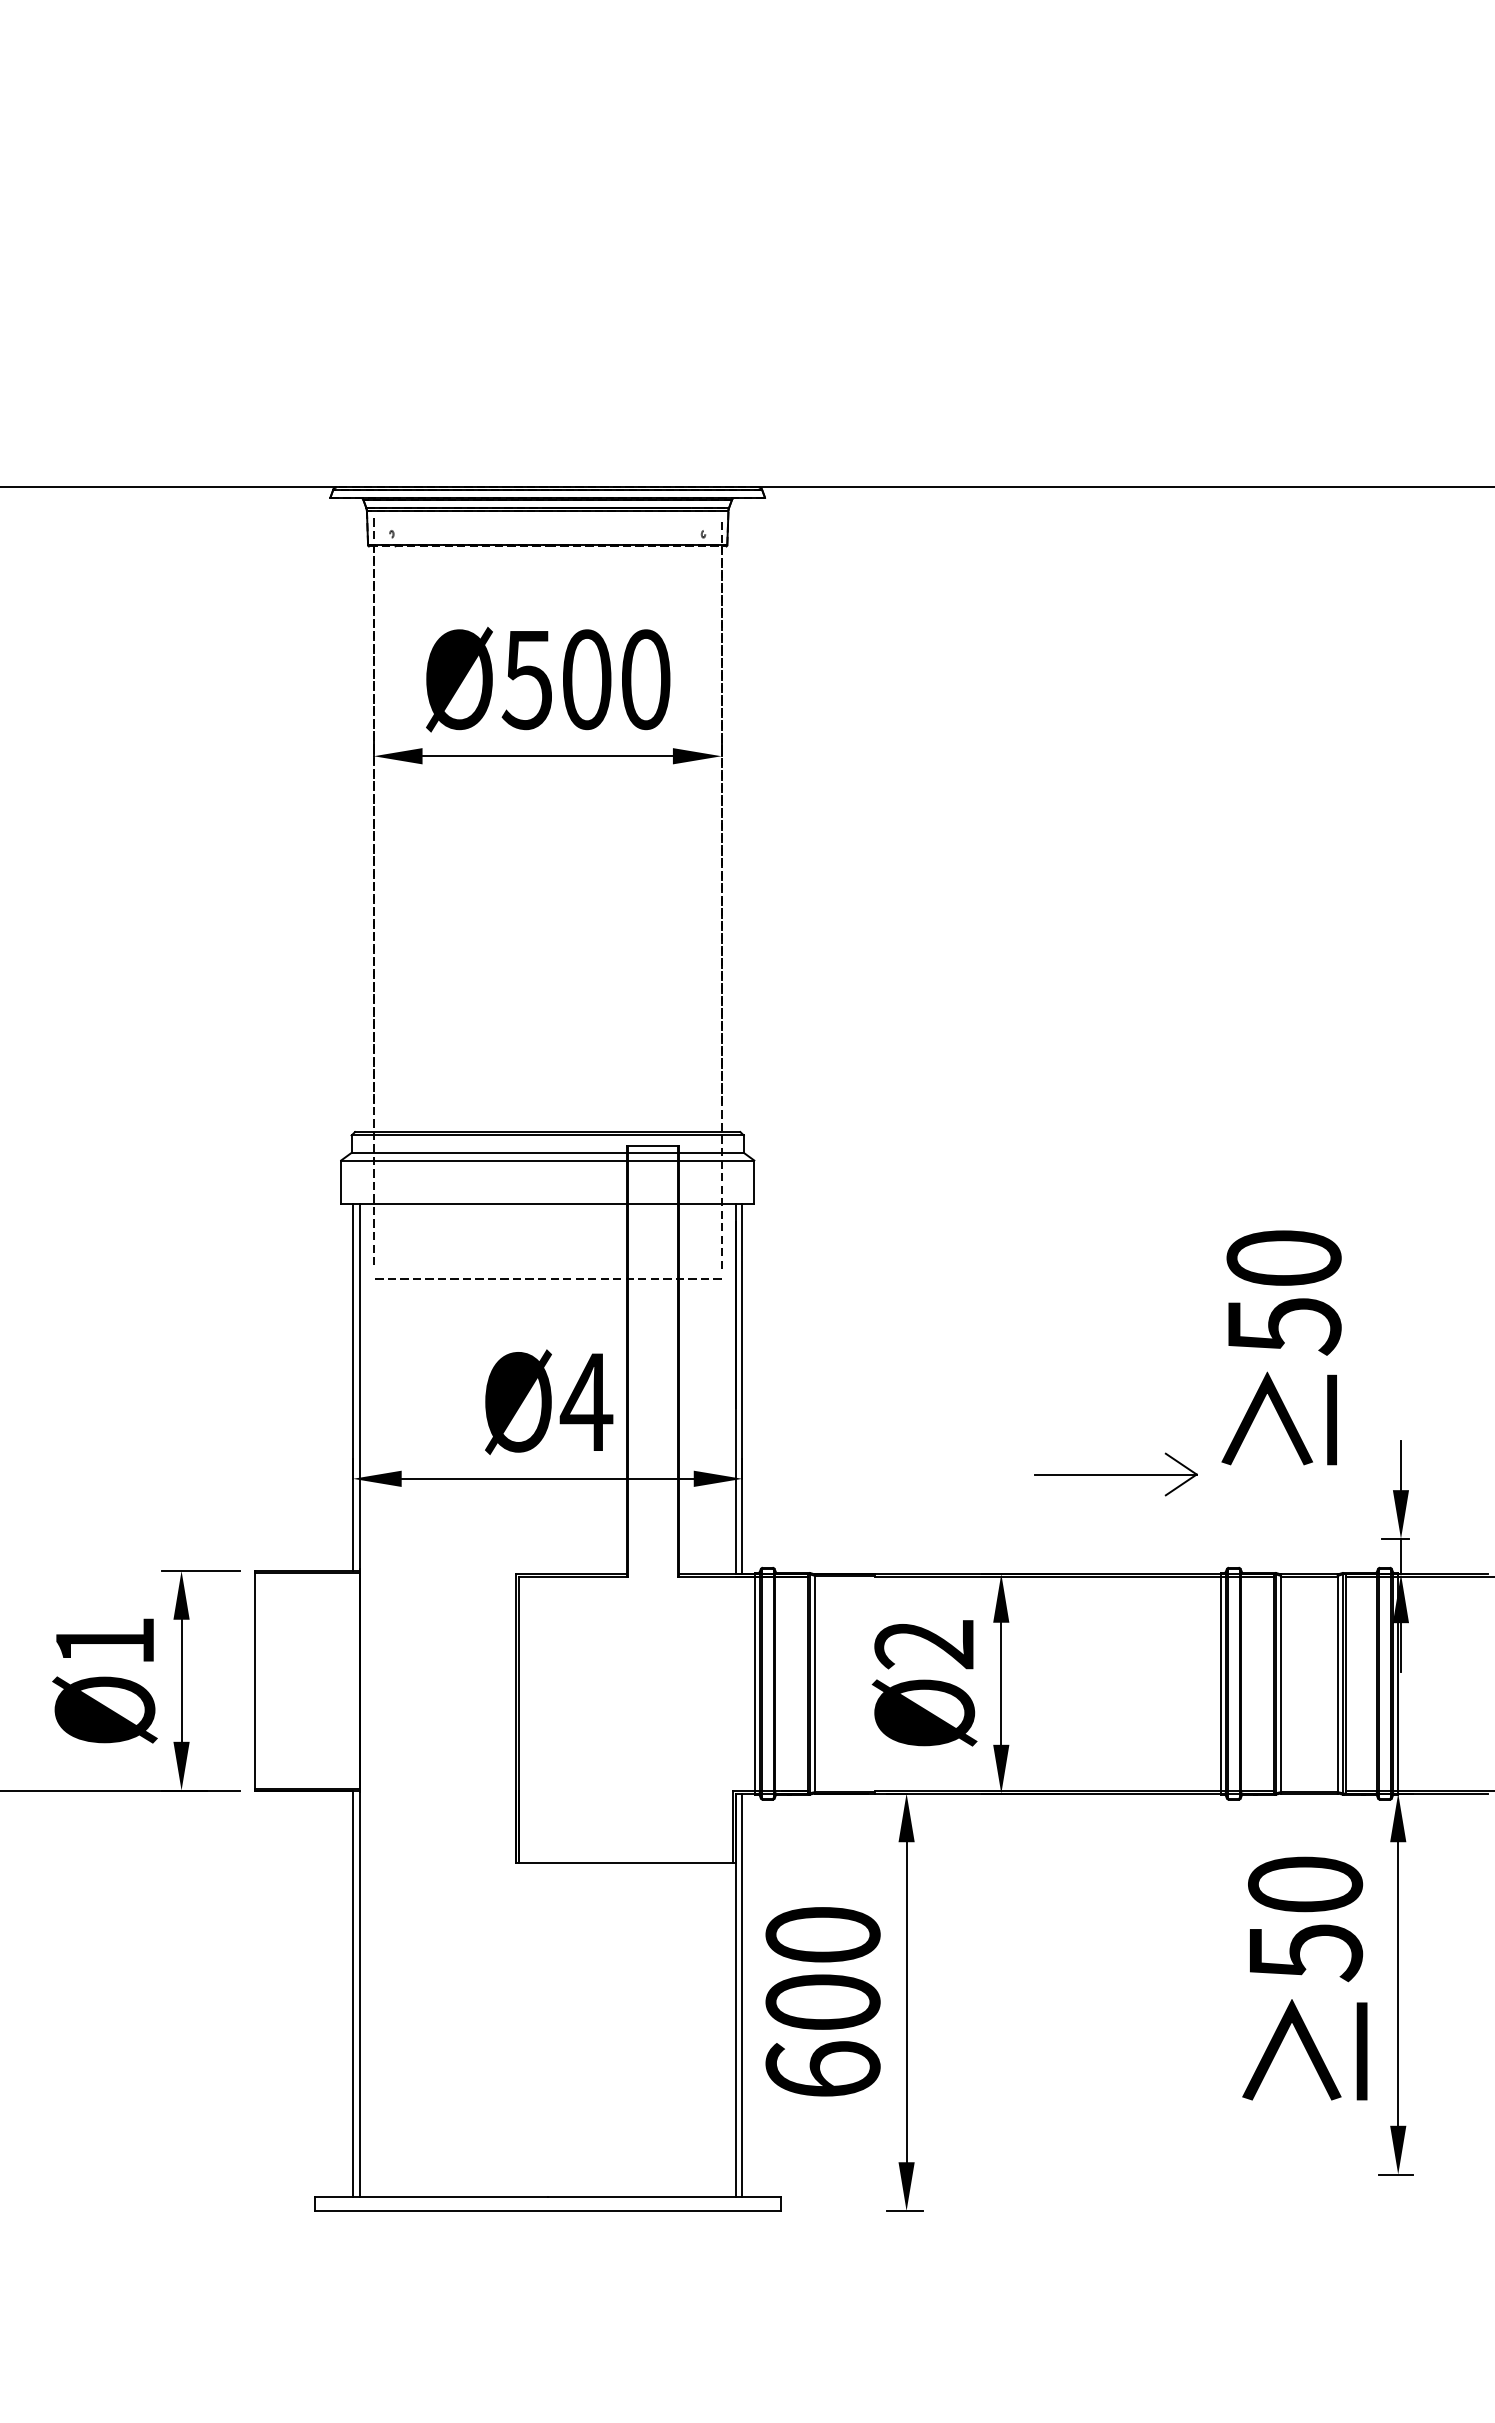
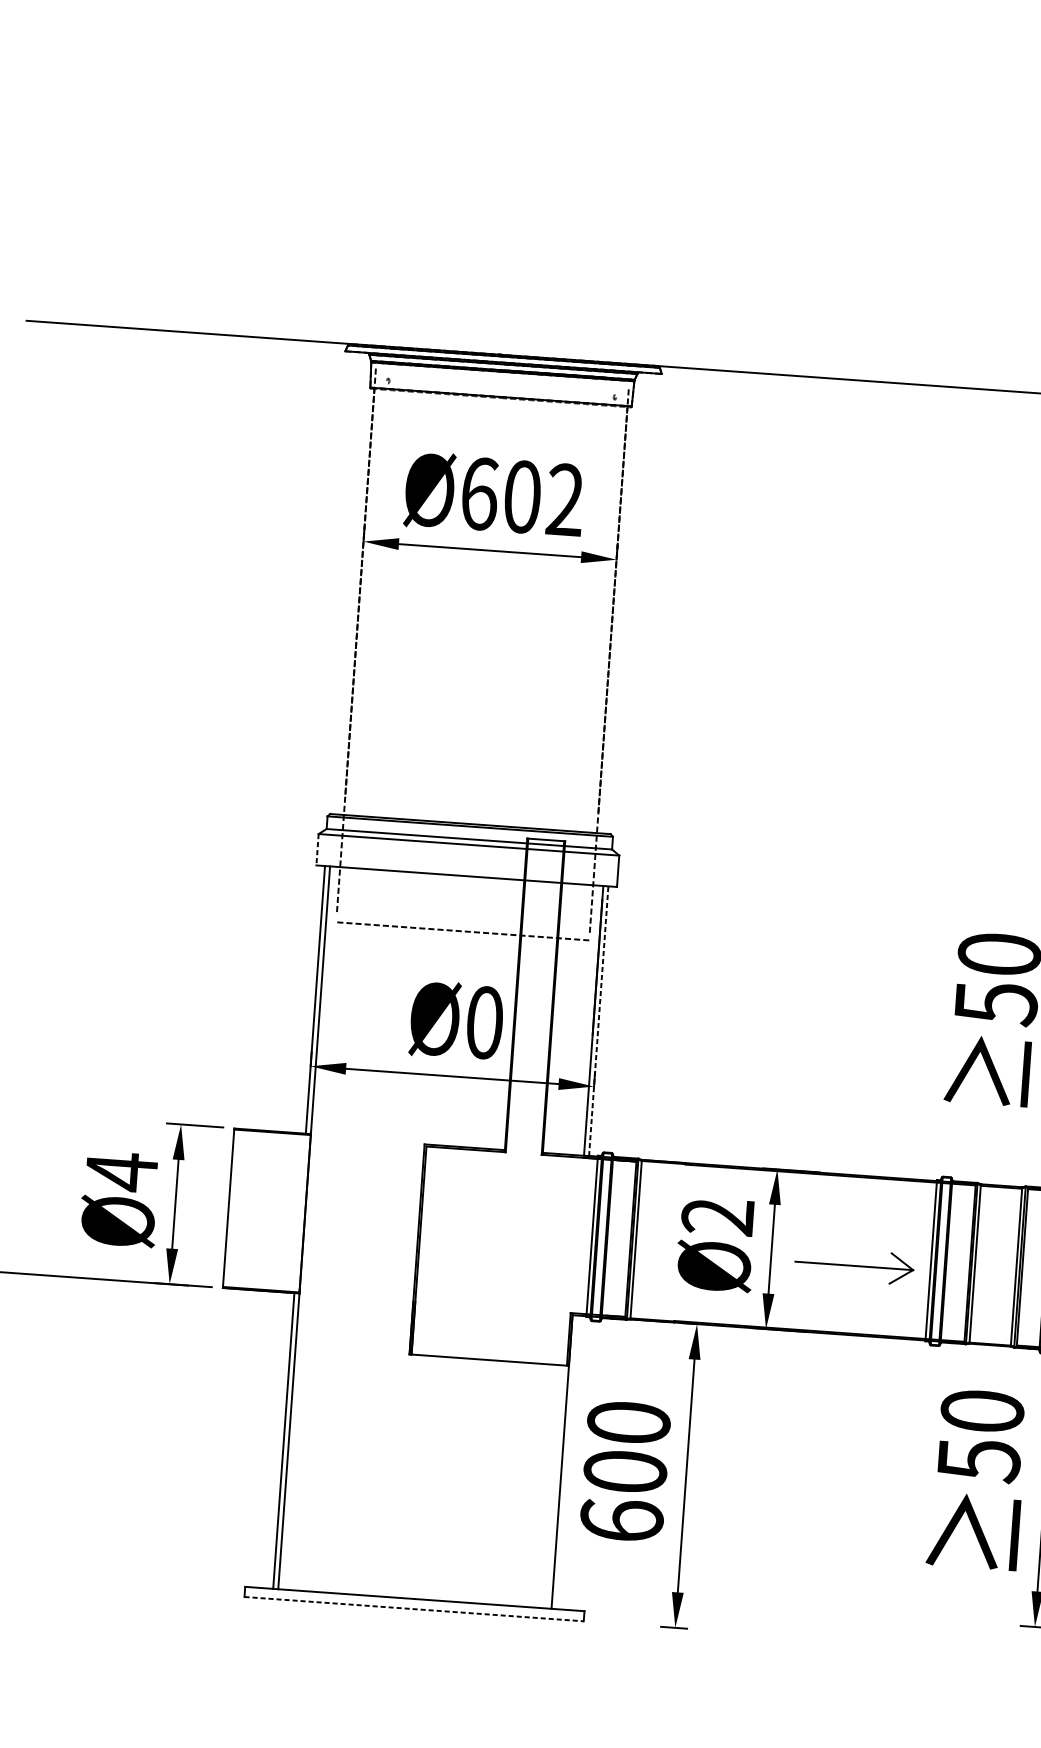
text: (585, 679) -> (521, 496), Ø500 -> Ø602
line: (341, 1182) -> (317, 850), solid -> dashed
line: (742, 1388) -> (598, 1020), solid -> dashed
text: (586, 1402) -> (484, 1022), Ø4 -> Ø0
part: (1115, 1474) -> (854, 1265), moved
text: (104, 1641) -> (121, 1171), Ø1 -> Ø4
line: (742, 1995) -> (567, 1462), removed
line: (548, 2210) -> (414, 1608), solid -> dashed

